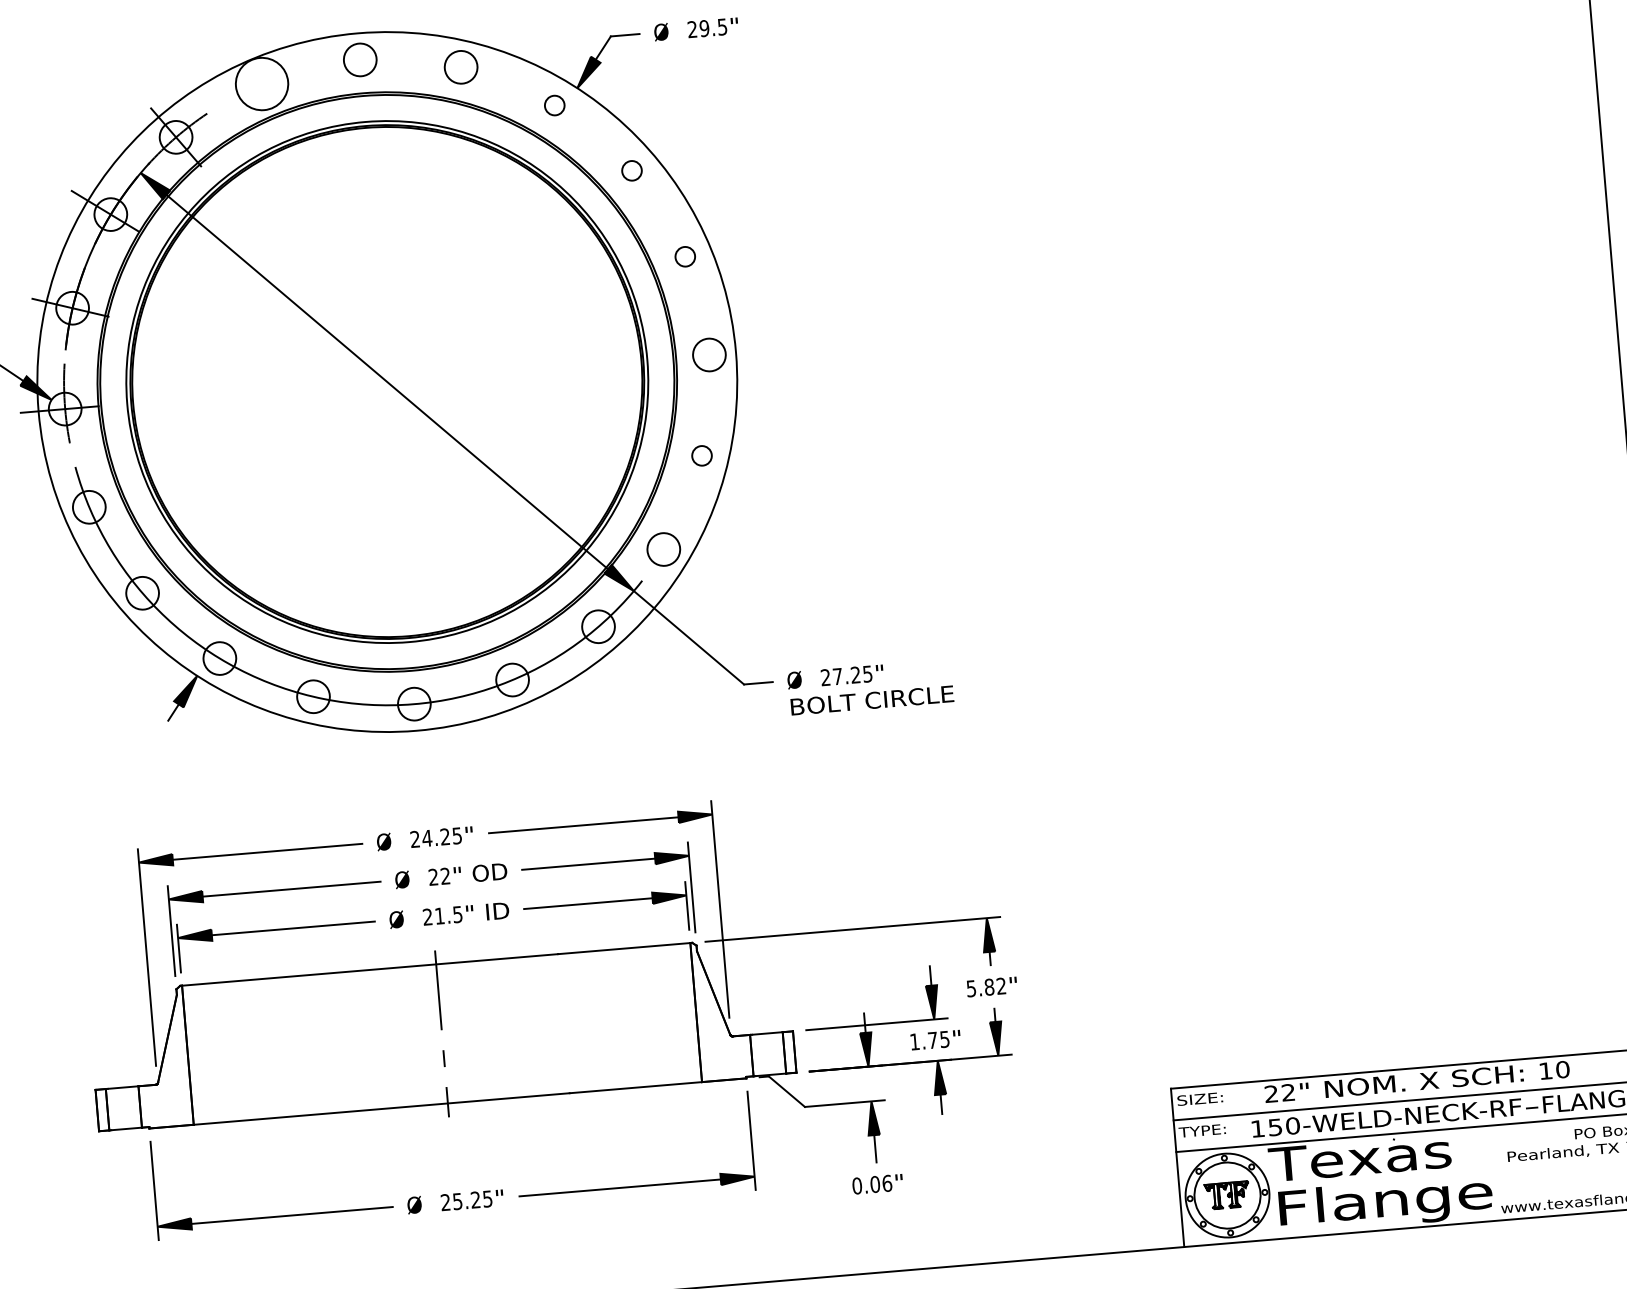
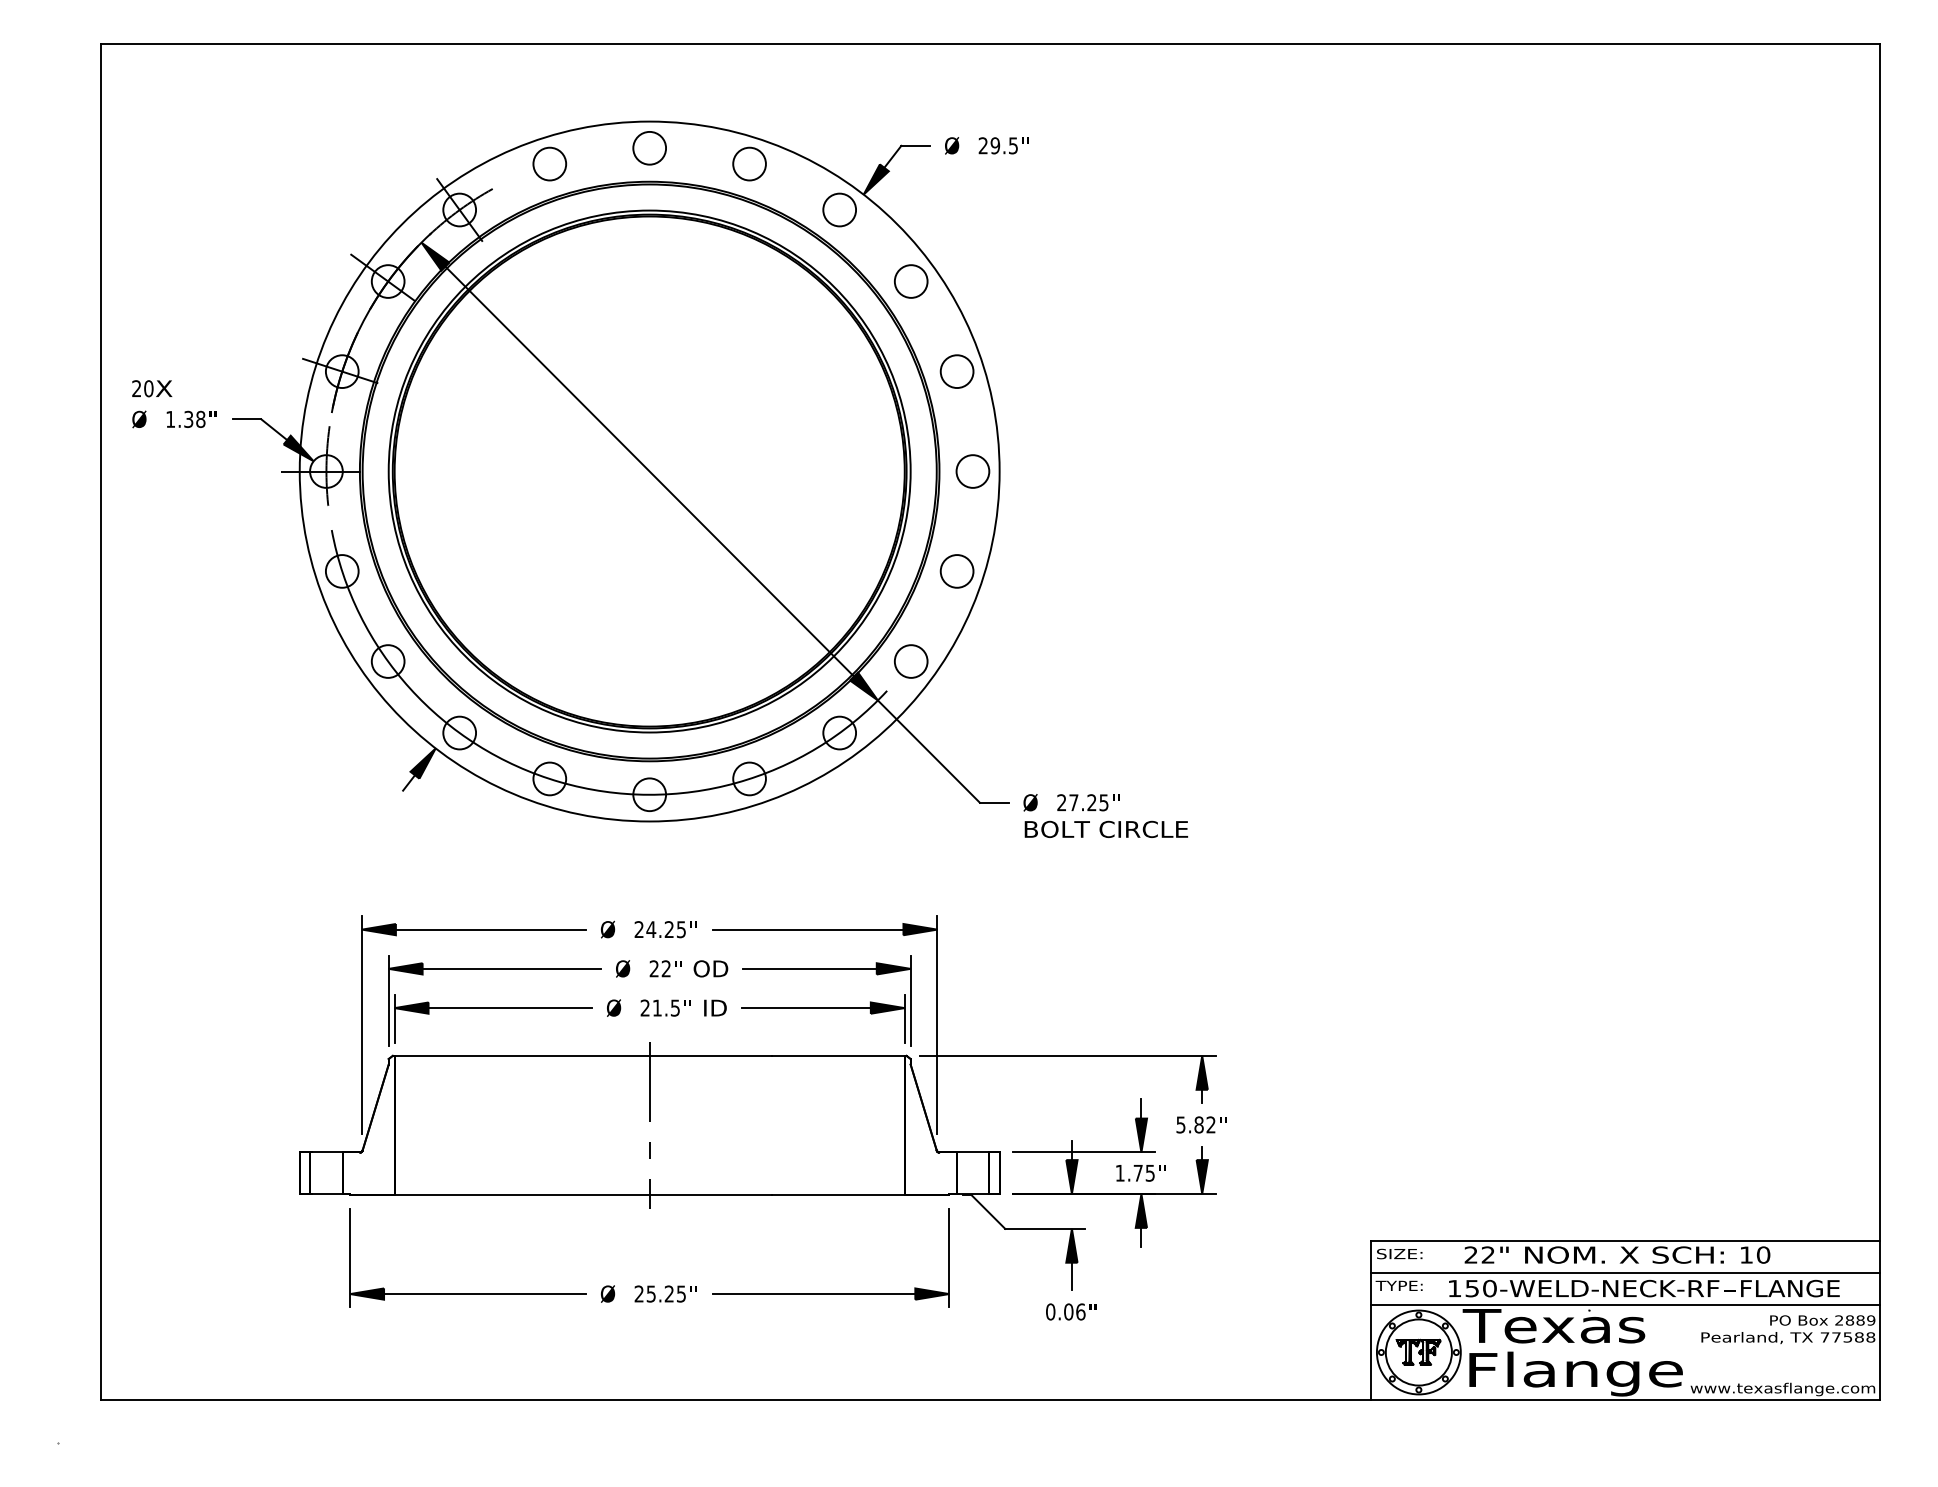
circle: (261, 83) -> (549, 163), size x0.62
circle: (554, 105) -> (839, 209), size x1.67
circle: (631, 170) -> (910, 281), size x1.67
circle: (684, 256) -> (956, 371), size x1.67
circle: (701, 455) -> (956, 571), size x1.67

